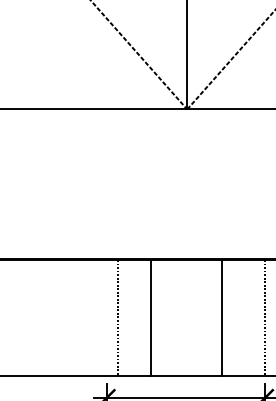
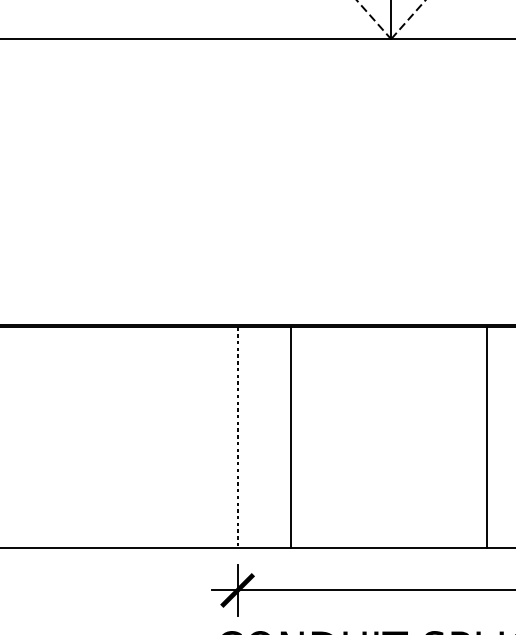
line: (118, 317) -> (238, 437), moved
line: (151, 317) -> (292, 437), moved
line: (222, 317) -> (487, 437), moved

